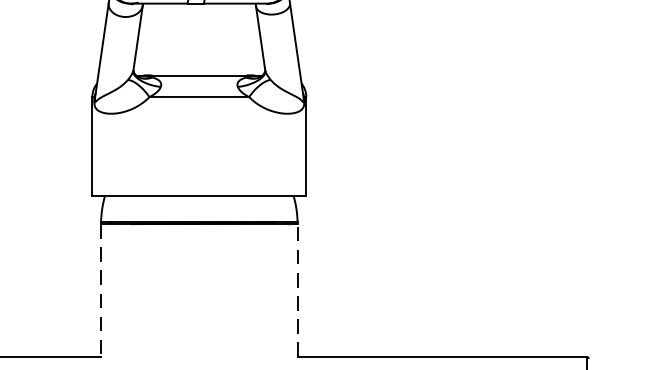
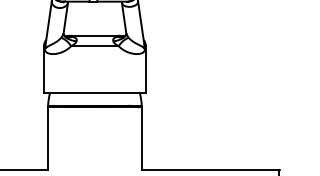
line: (101, 291) -> (48, 138), dashed -> solid
line: (297, 291) -> (141, 138), dashed -> solid

